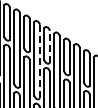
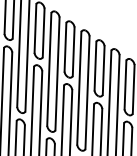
line: (49, 46) -> (73, 51), dashed -> solid
line: (39, 61) -> (56, 73), dashed -> solid

